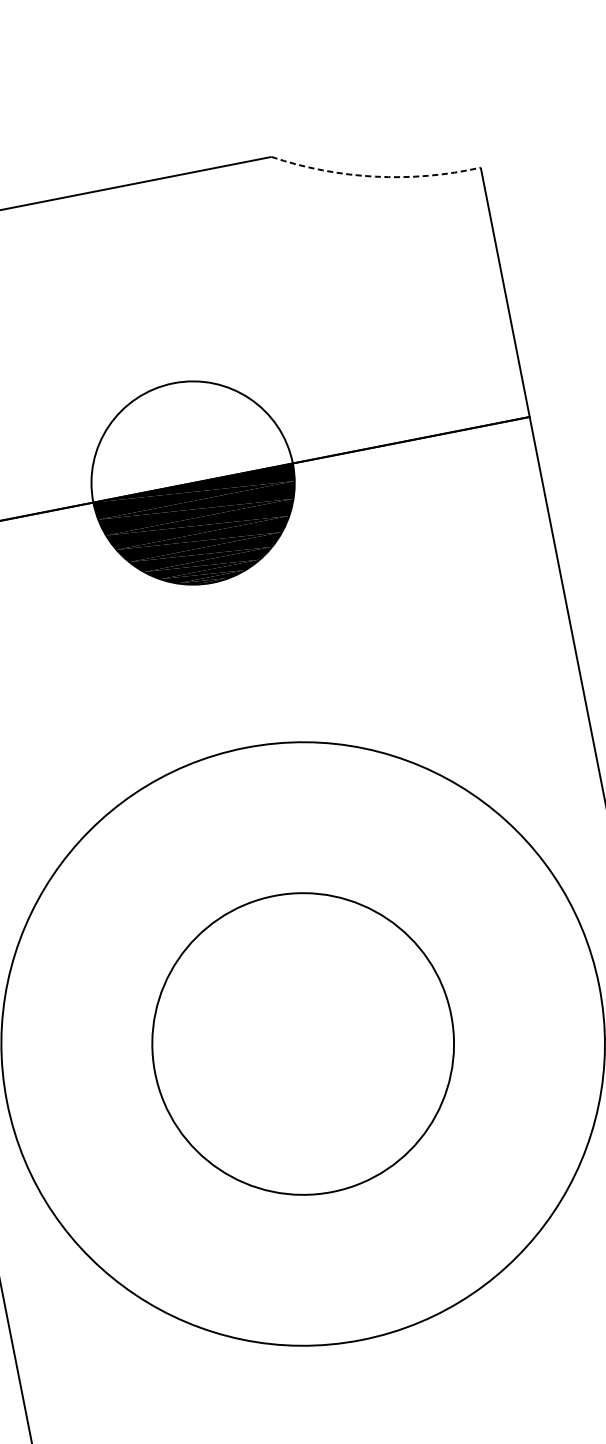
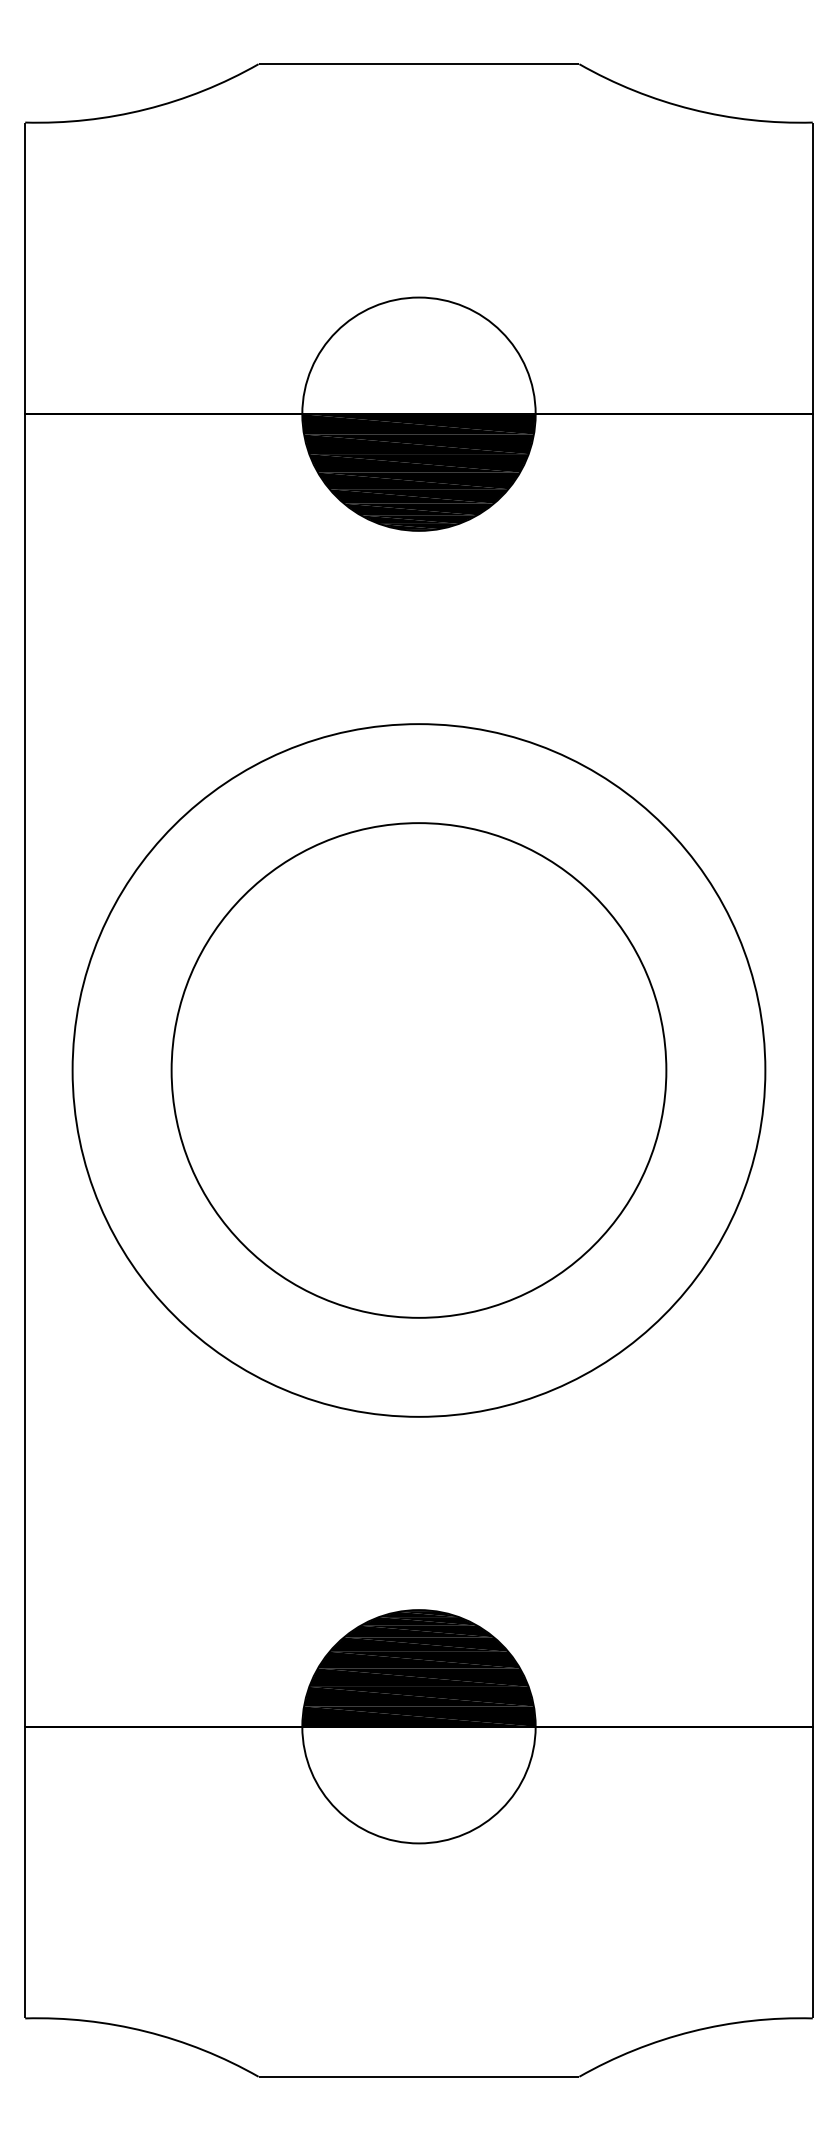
arc: (375, 176) -> (692, 109), dashed -> solid
circle: (302, 1044) -> (418, 1070), size x1.43

